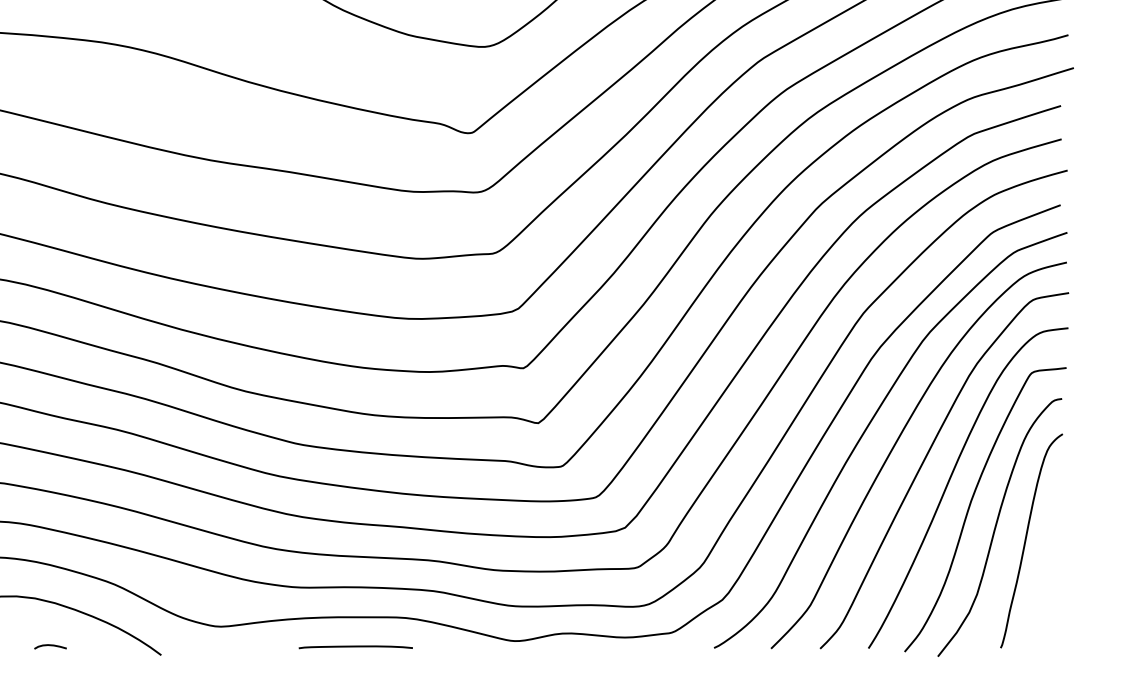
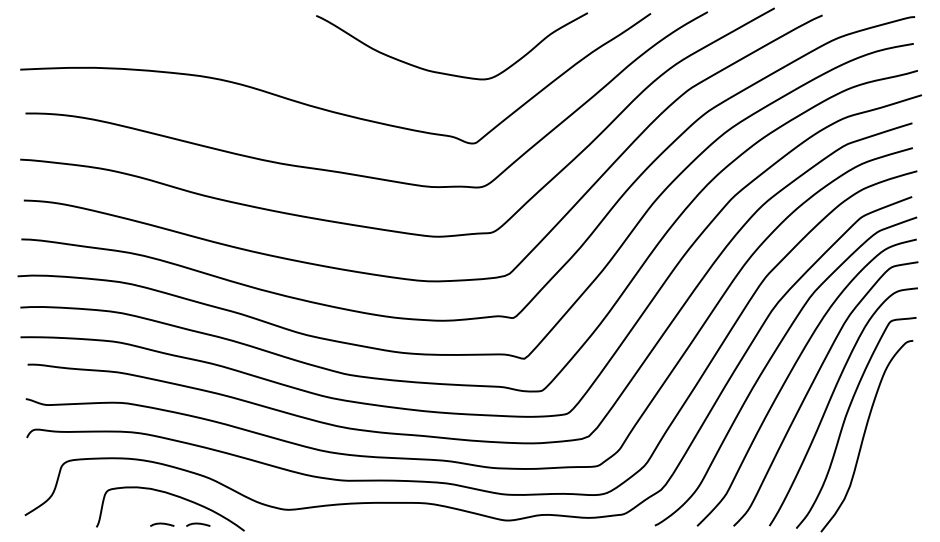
curve: (1027, 538) -> (887, 444), removed
curve: (99, 646) -> (198, 524), added
line: (355, 646) -> (388, 524), removed

